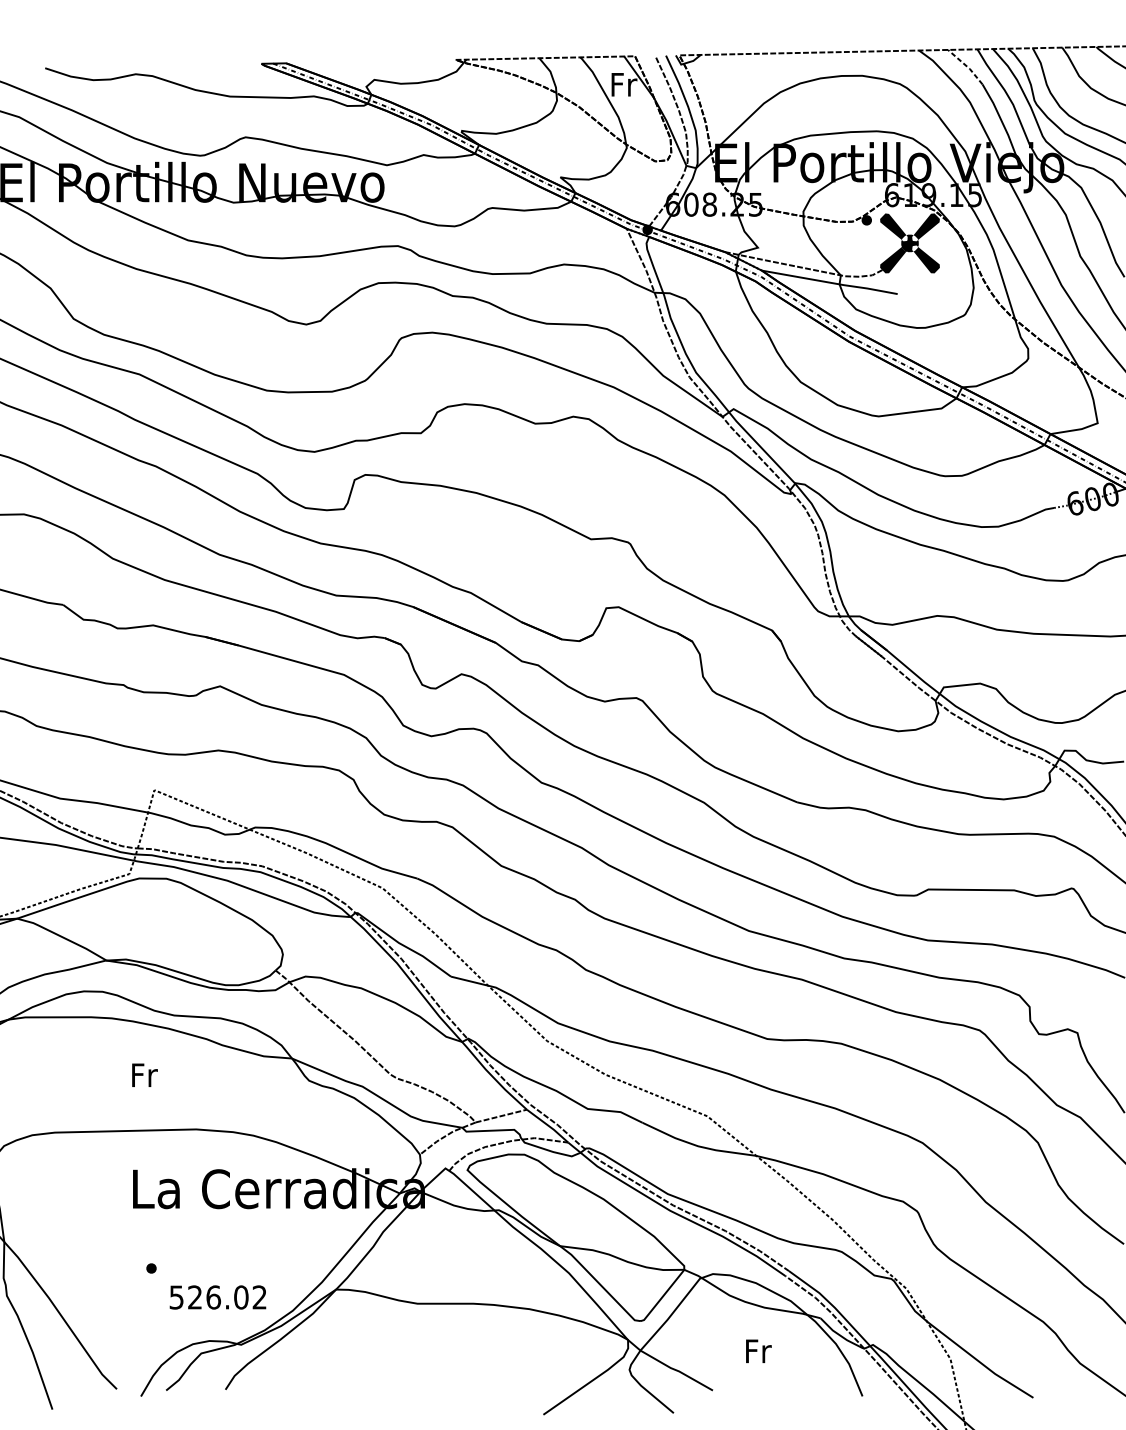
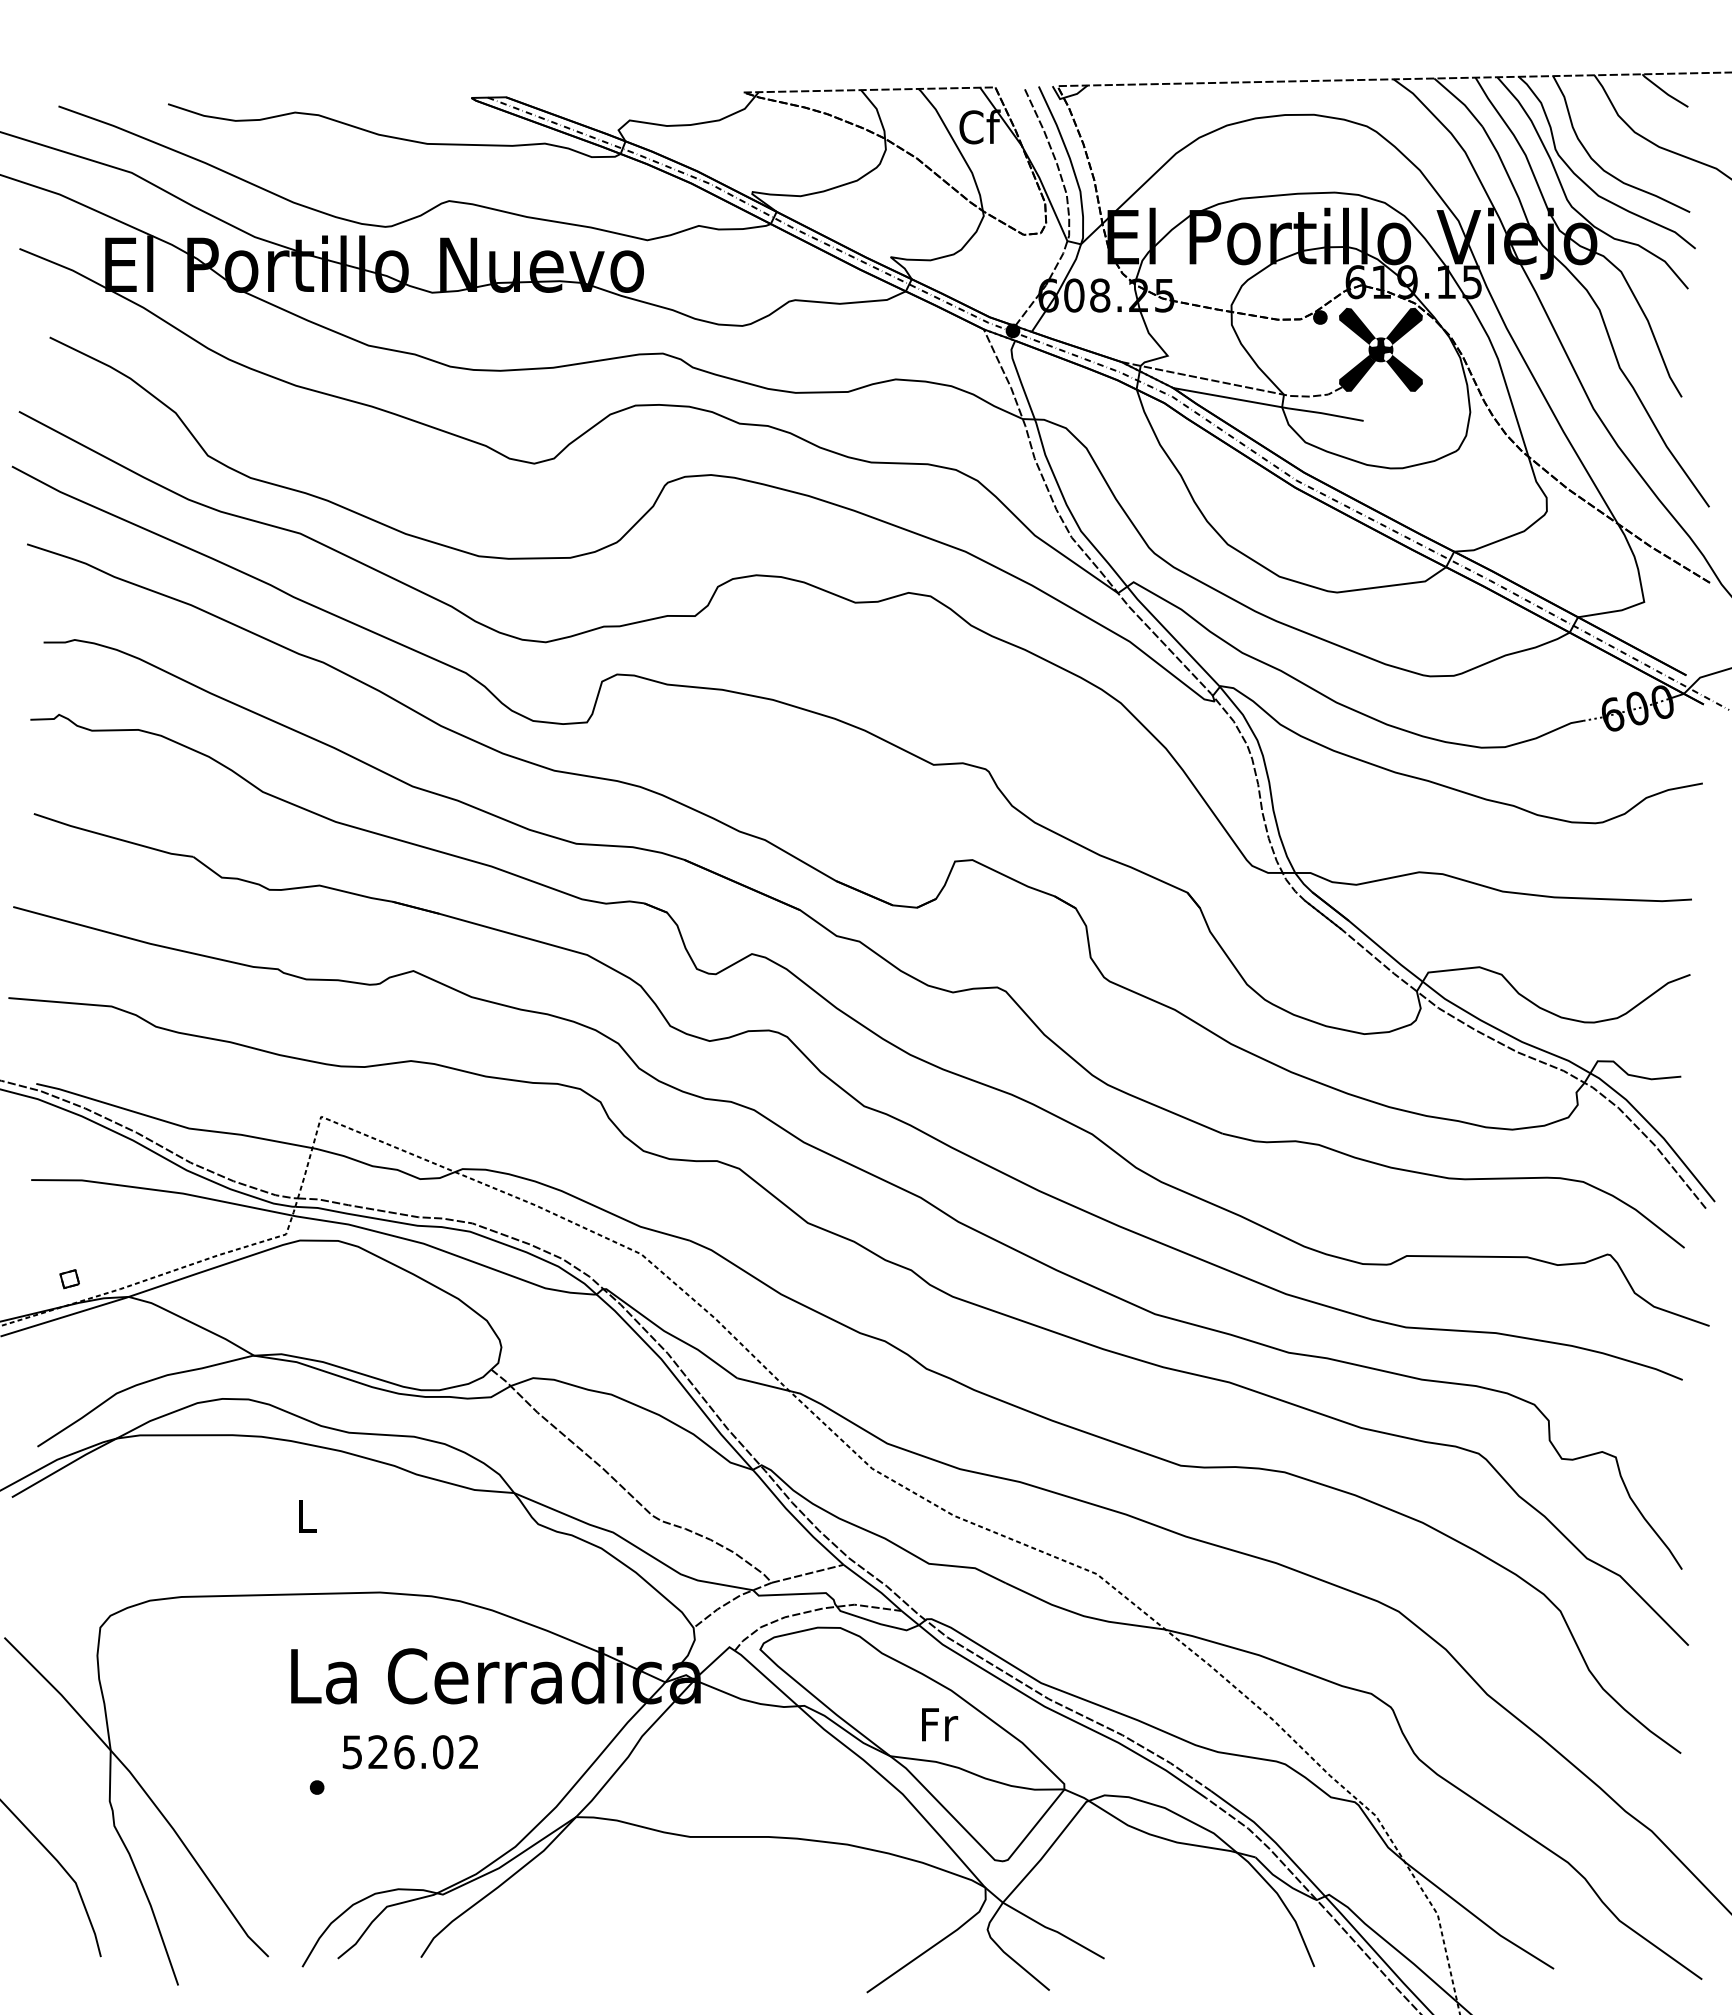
line: (966, 66) -> (1460, 101), dashed -> solid
text: (623, 84) -> (979, 126), Fr -> Cf
text: (145, 1075) -> (308, 1516), Fr -> L
text: (217, 1297) -> (409, 1752), moved
text: (759, 1351) -> (940, 1724), moved

